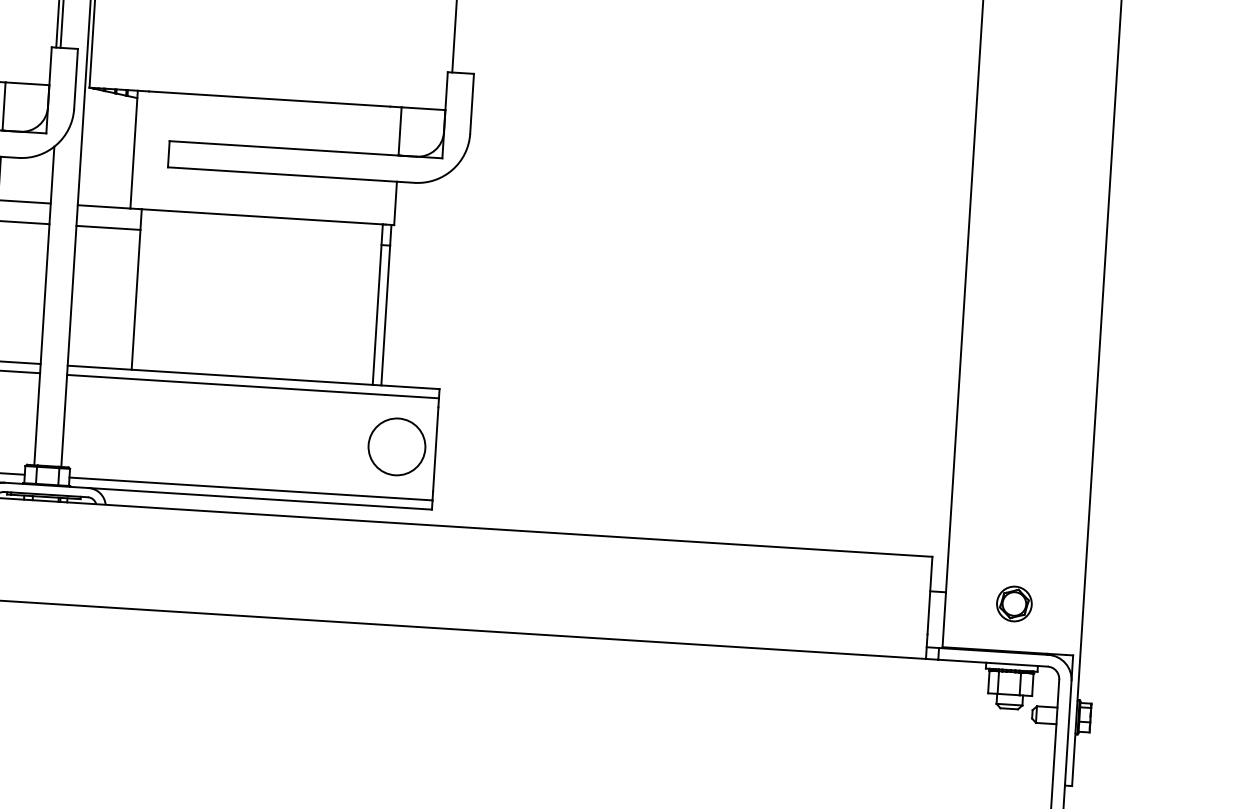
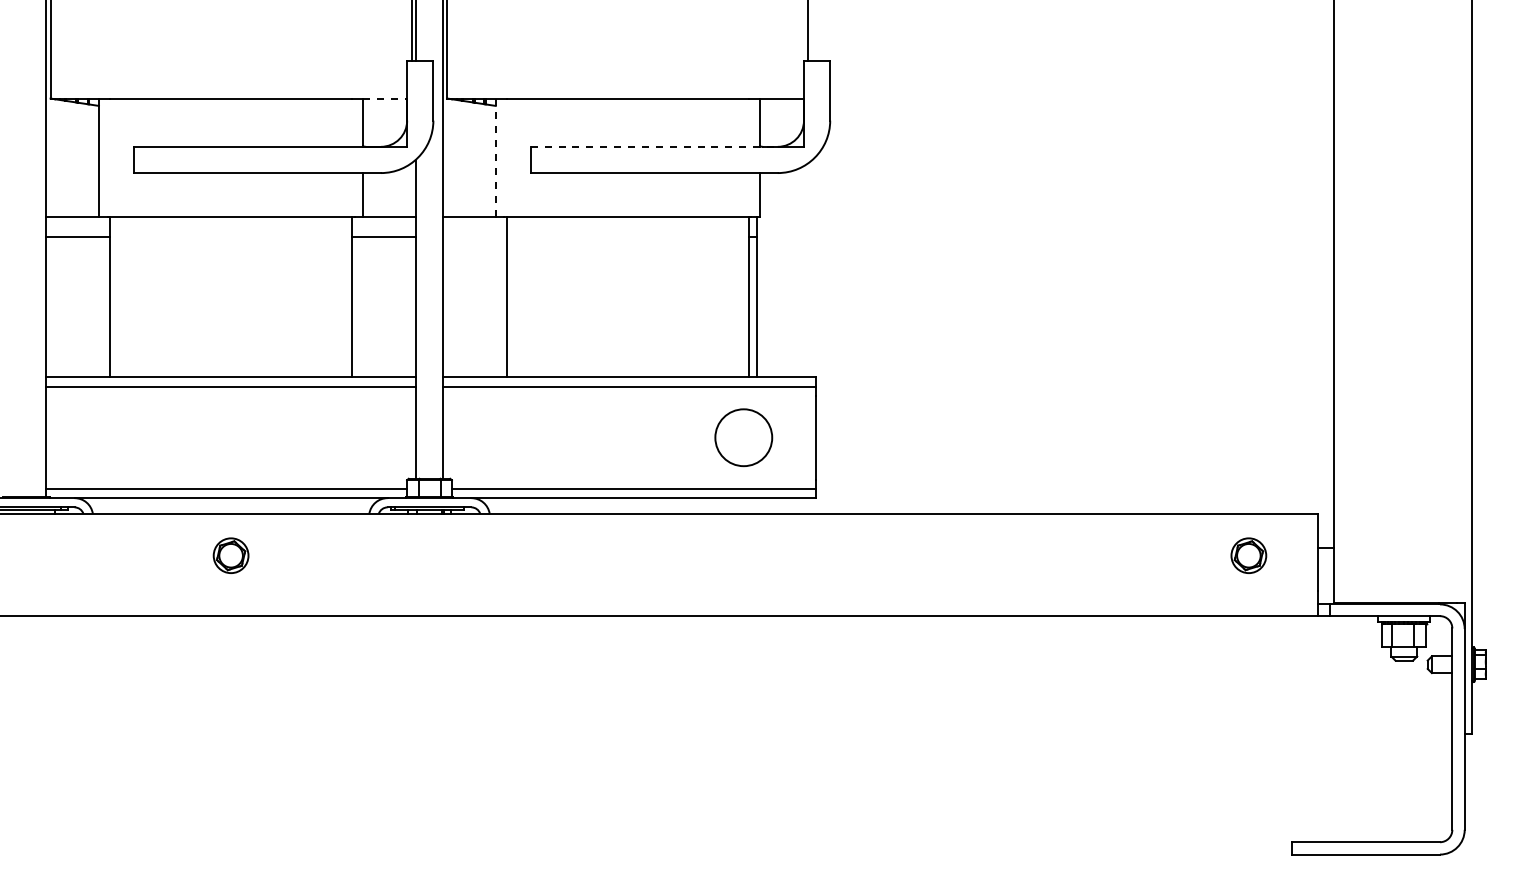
line: (27, 83) -> (385, 98), solid -> dashed
line: (293, 148) -> (654, 146), solid -> dashed
line: (133, 150) -> (495, 158), solid -> dashed
line: (108, 228) -> (475, 237), removed
circle: (396, 446) -> (743, 437), moved
part: (1014, 603) -> (1248, 555), moved

